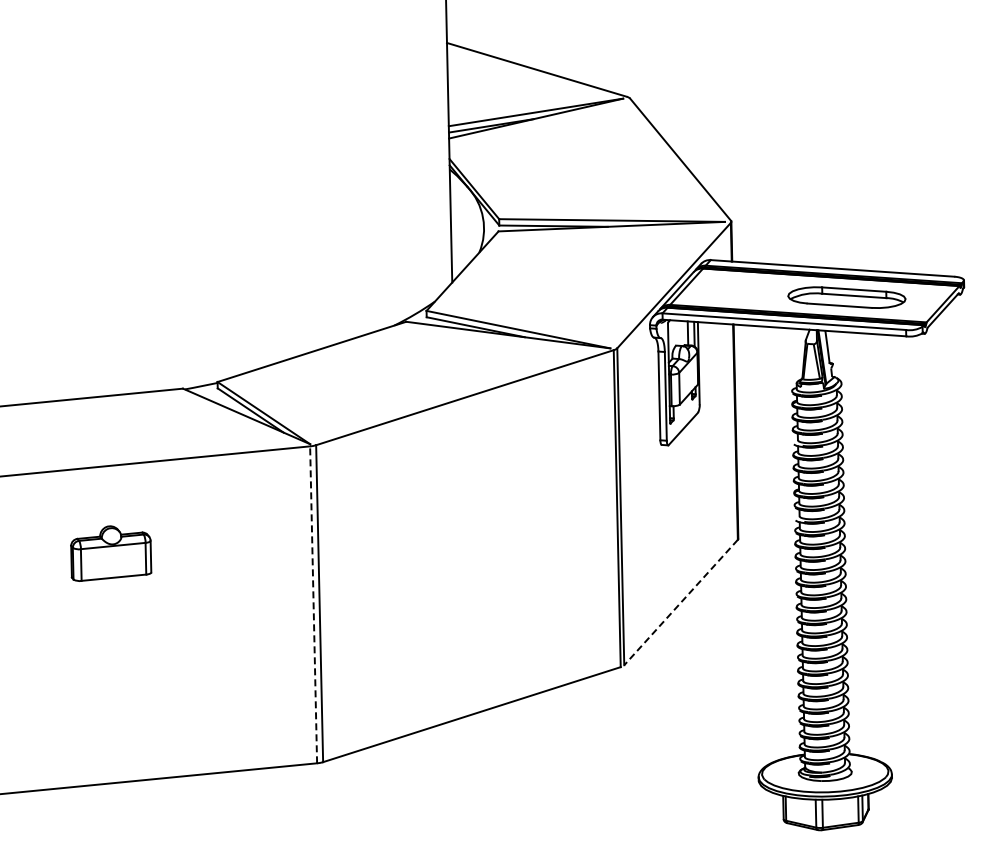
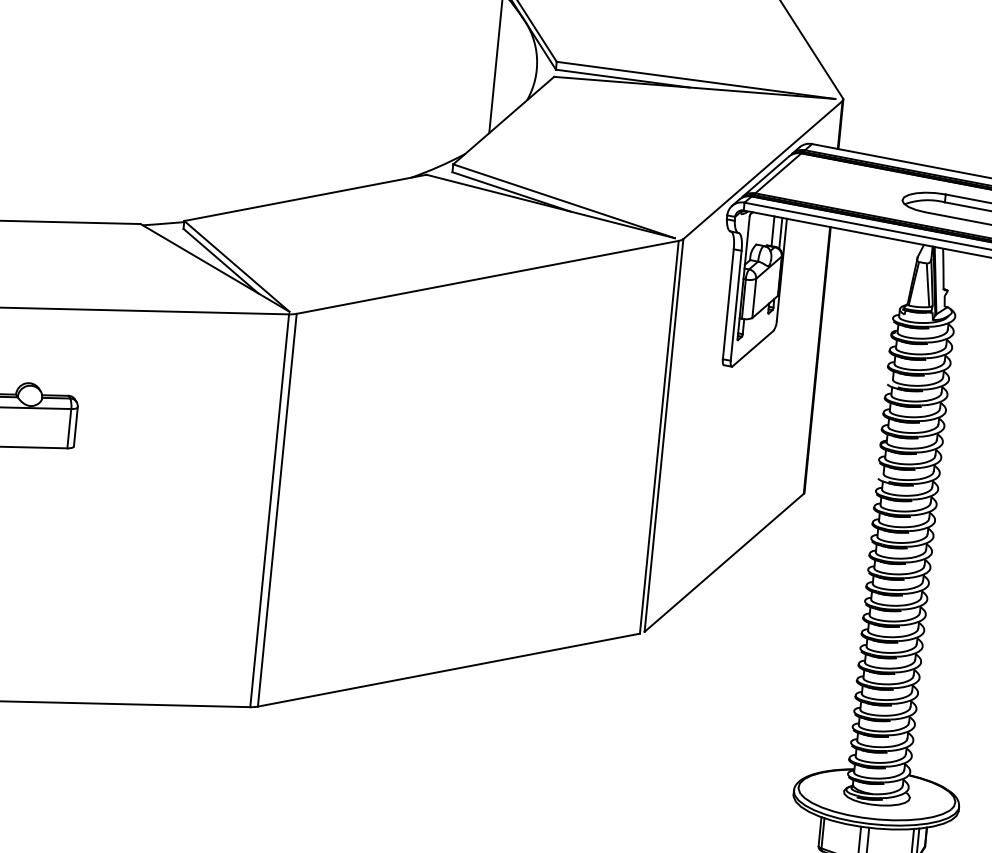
line: (681, 602) -> (724, 562), dashed -> solid
line: (313, 604) -> (269, 510), dashed -> solid

